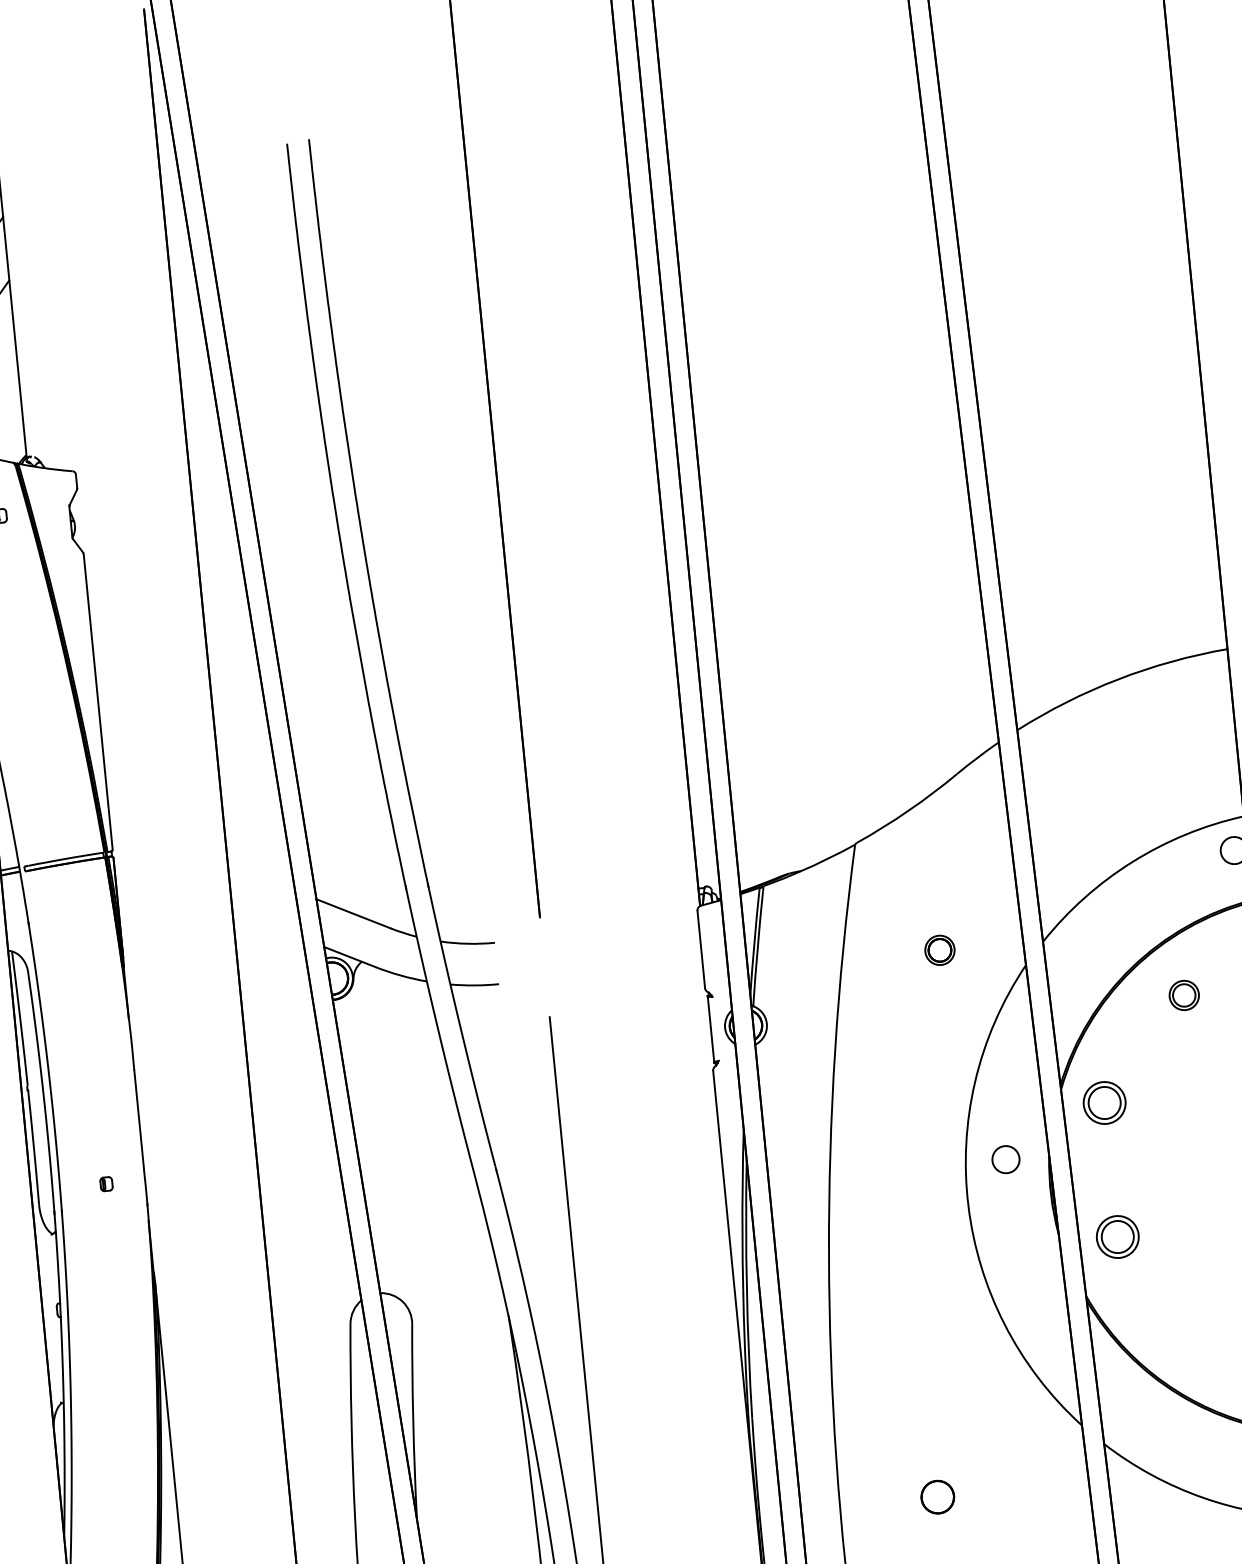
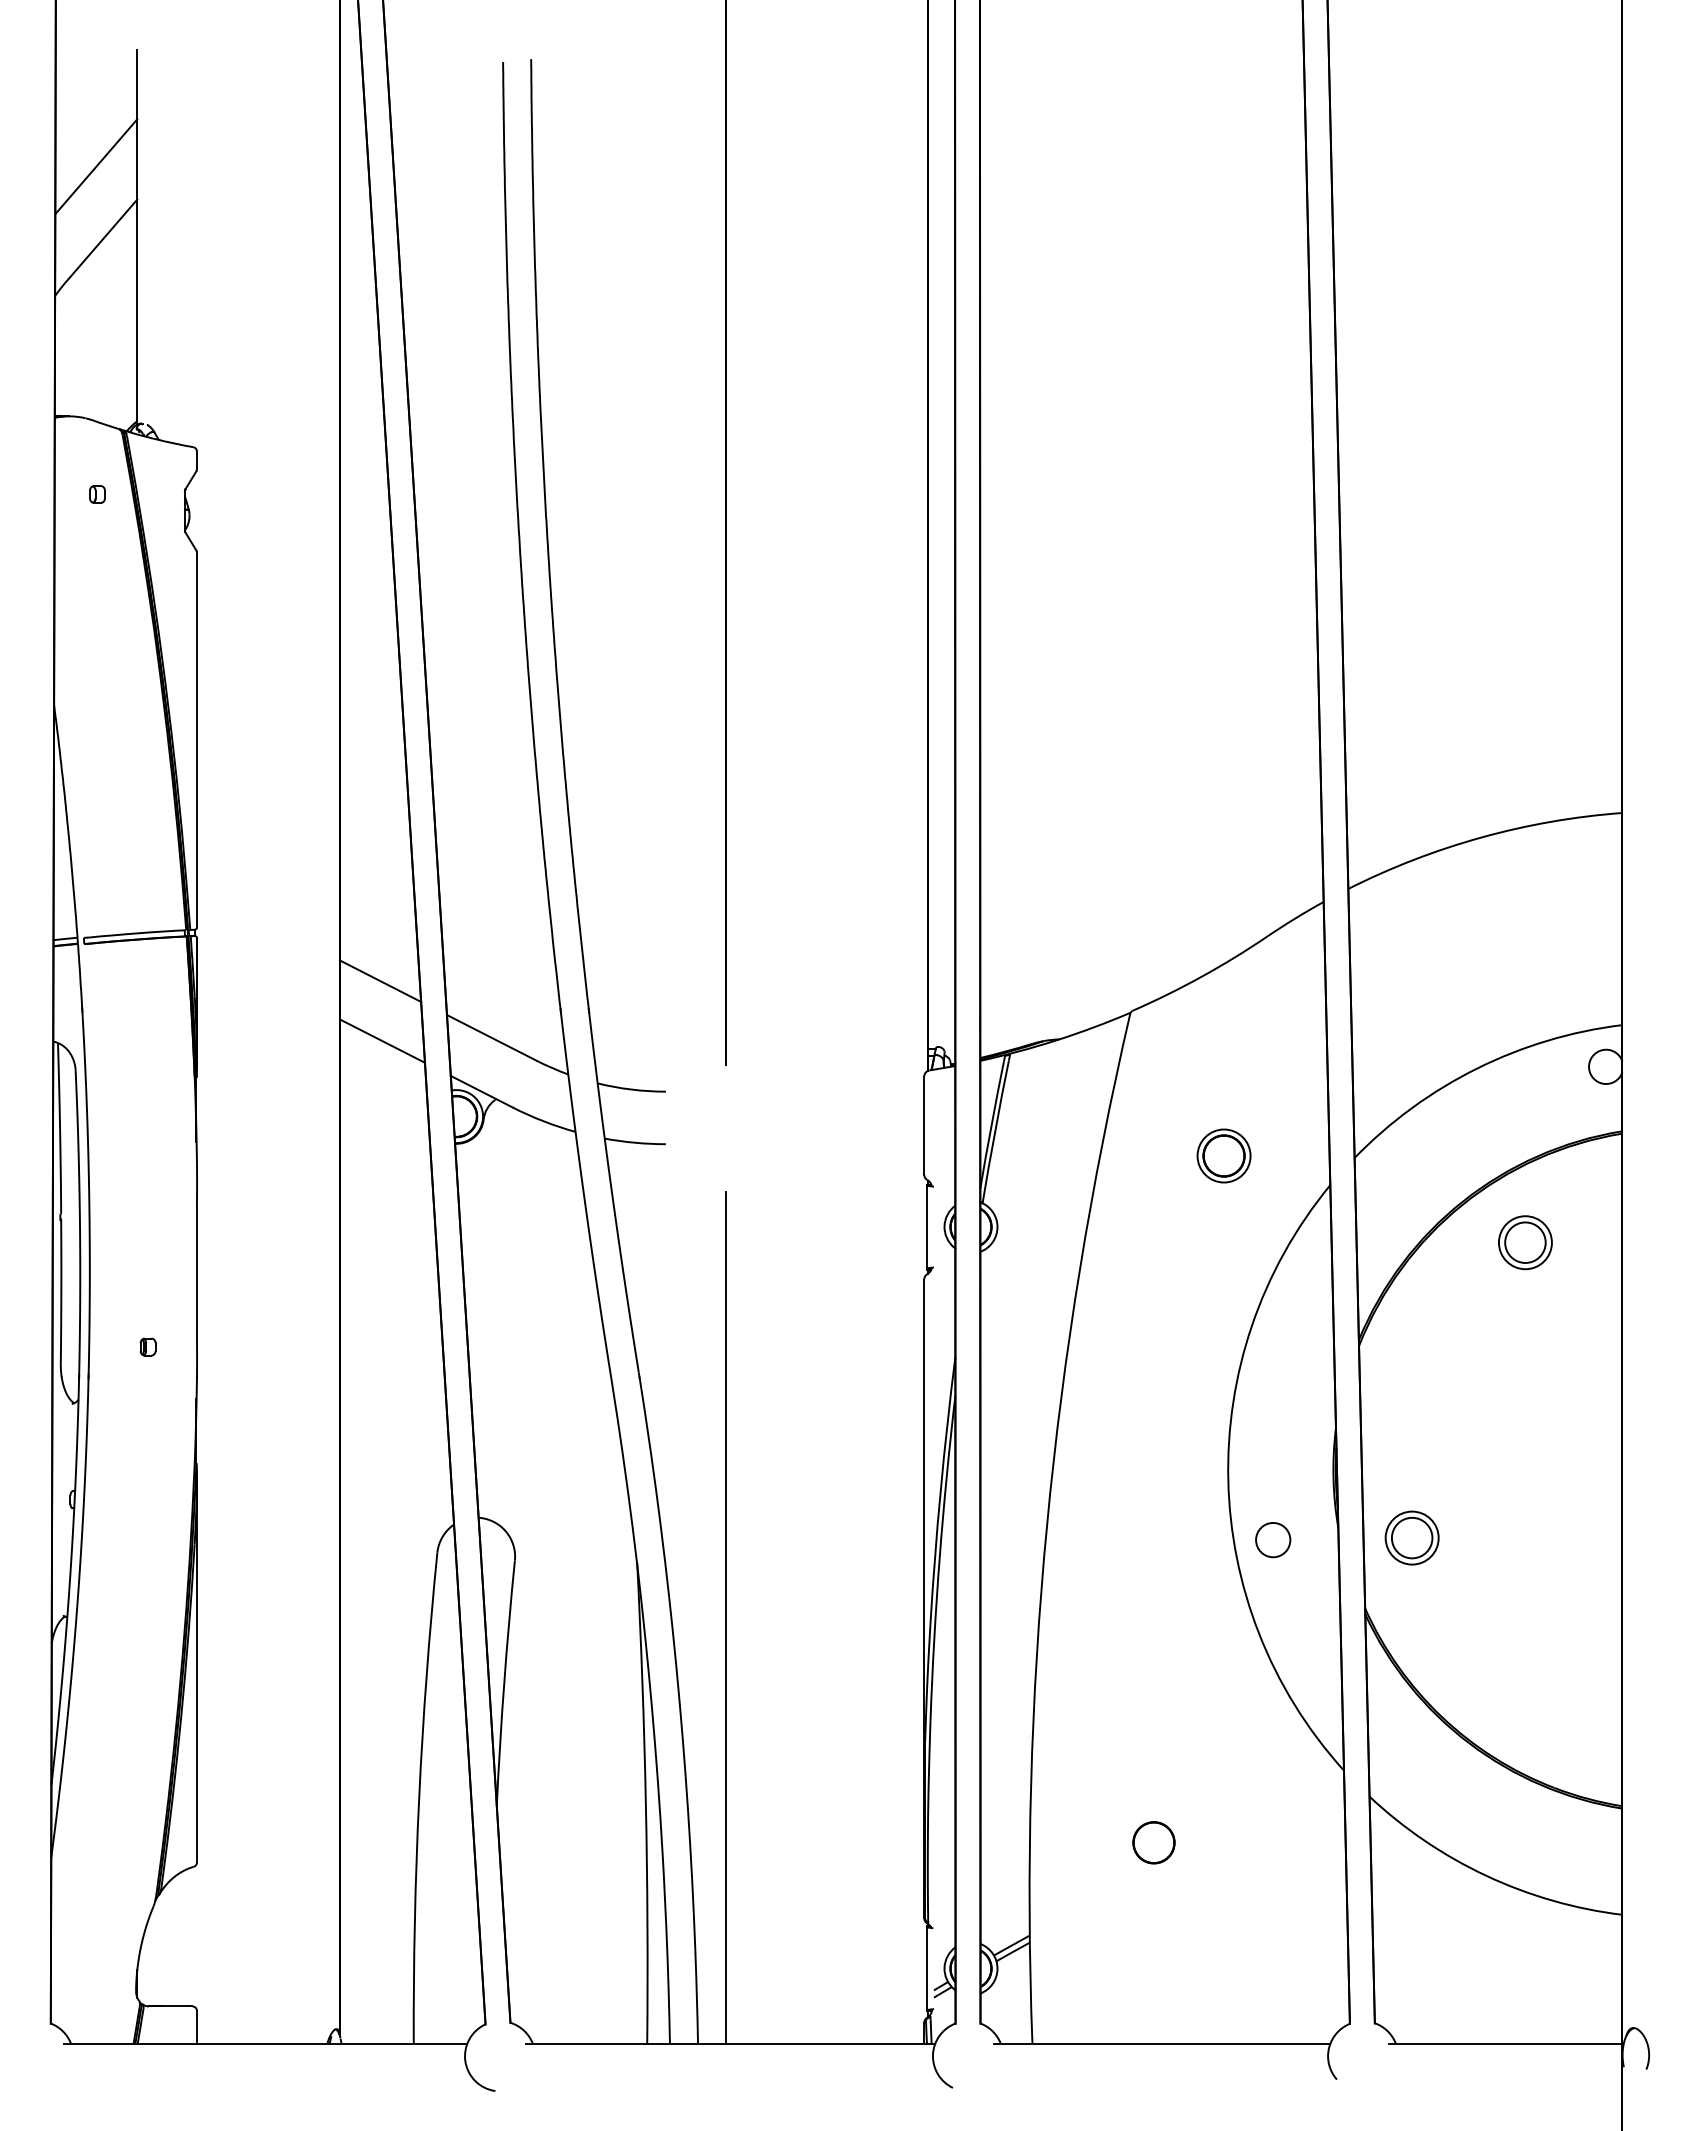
line: (261, 877) -> (380, 980), added
line: (266, 924) -> (381, 1040), added
part: (939, 950) -> (1223, 1155), size x1.43
part: (1184, 995) -> (1525, 1242), size x1.43
part: (1104, 1102) -> (1411, 1367), removed
circle: (1006, 1159) -> (1273, 1540), moved

